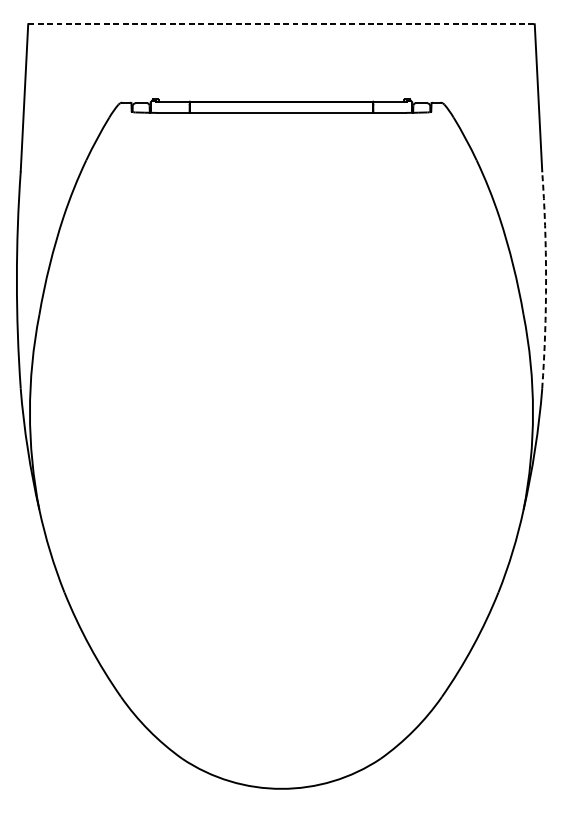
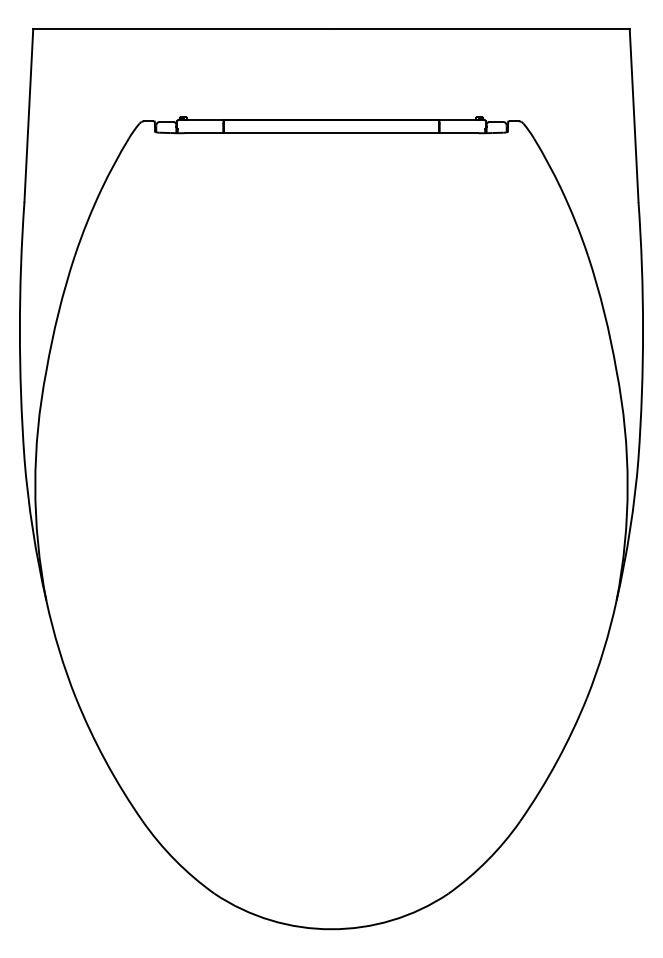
line: (281, 23) -> (331, 28), dashed -> solid
arc: (546, 280) -> (643, 330), dashed -> solid

